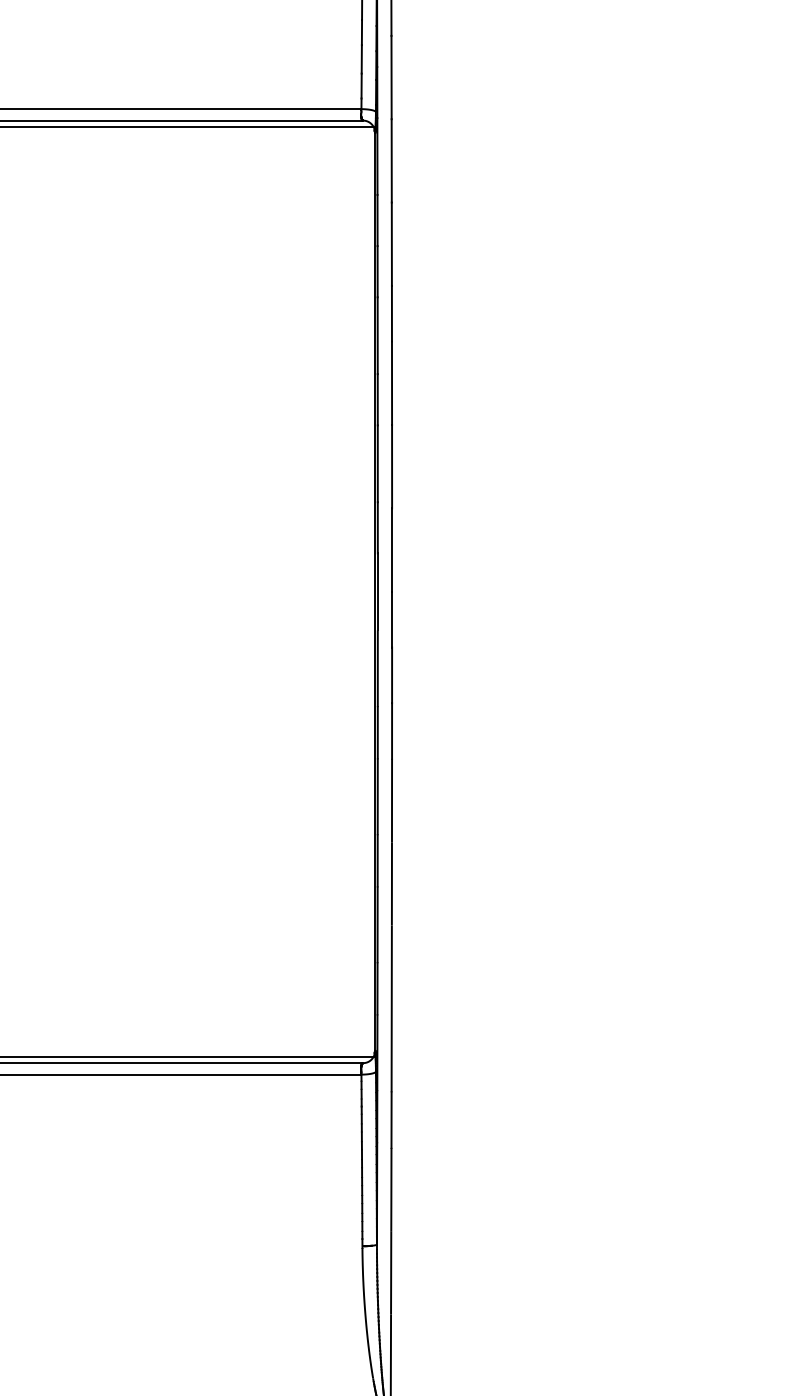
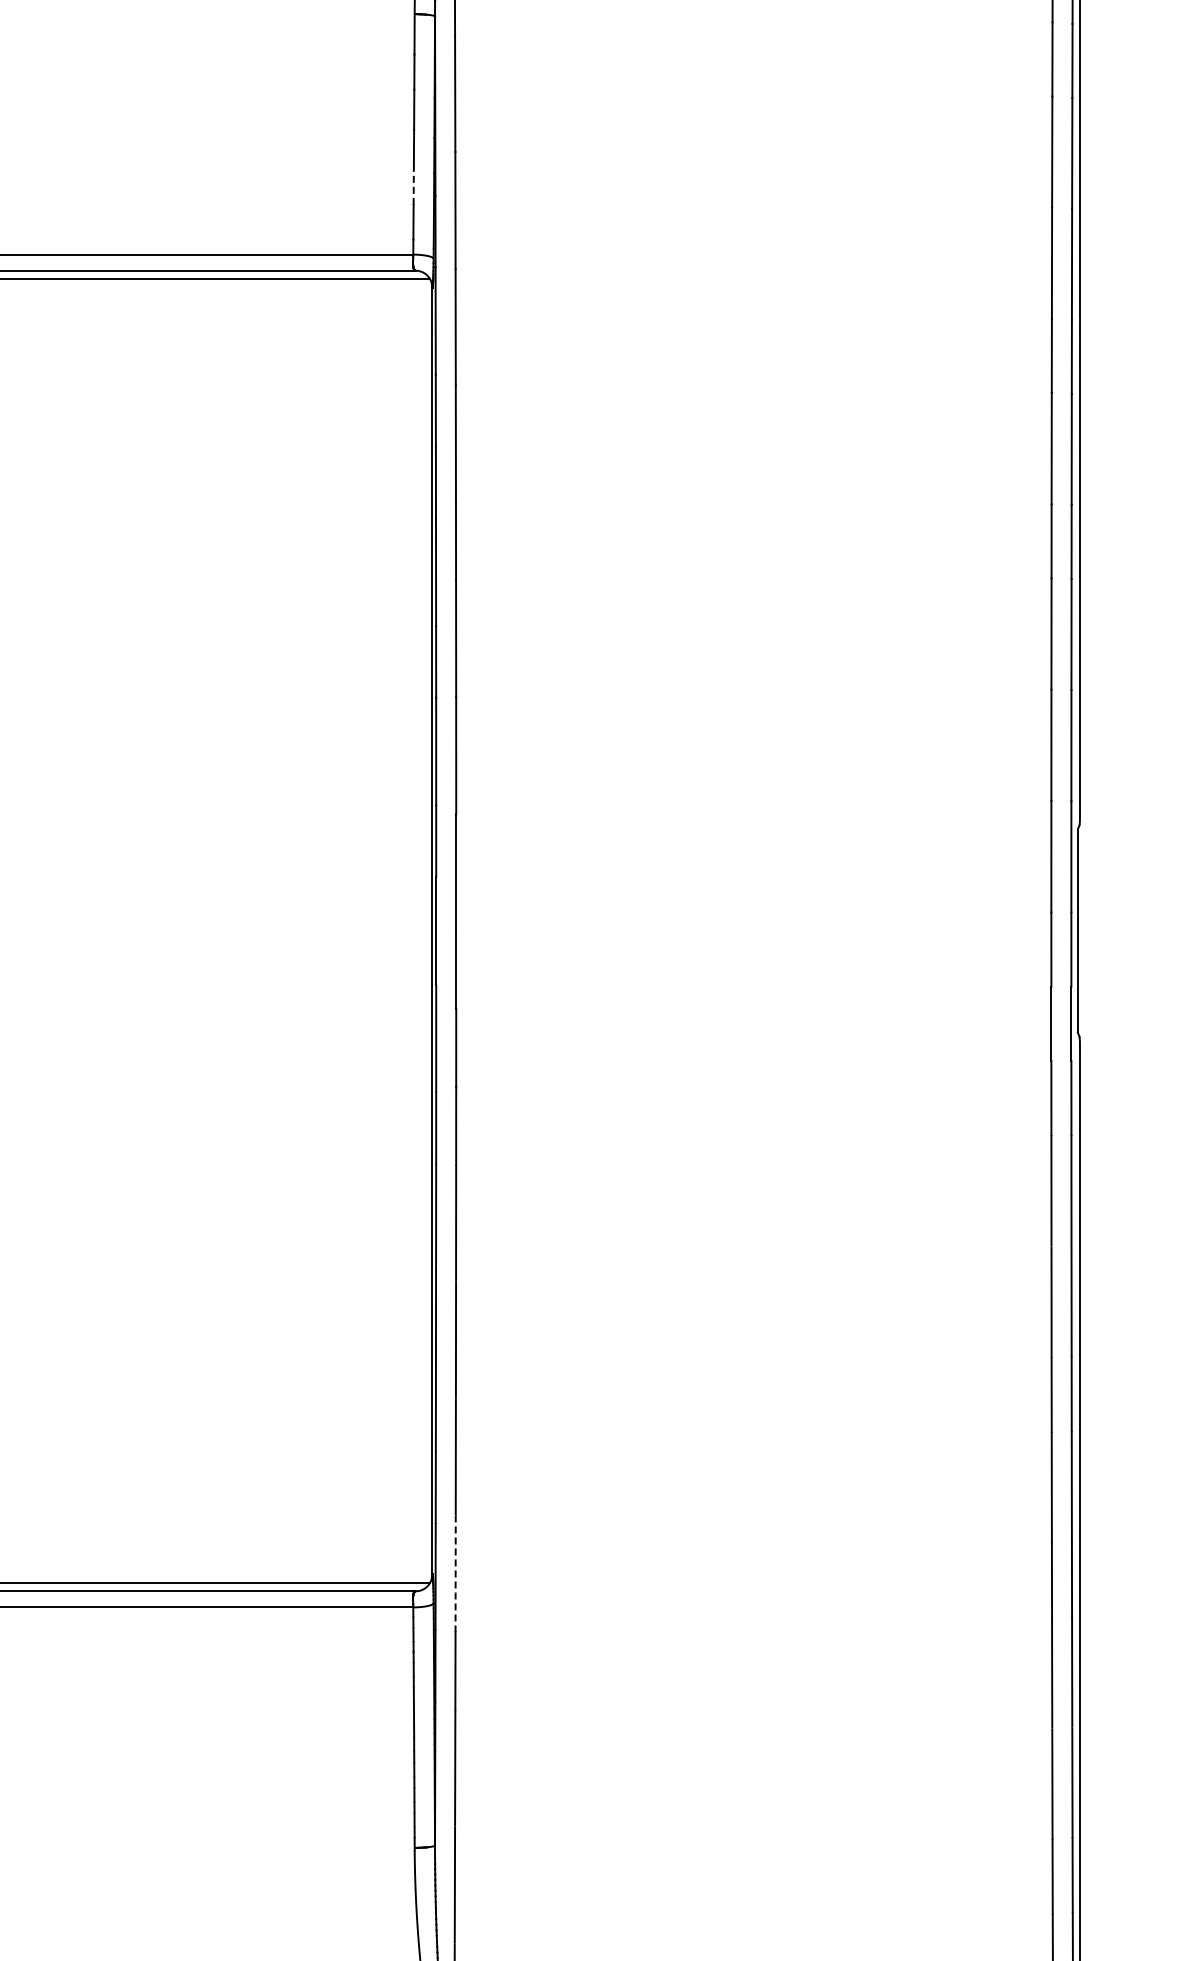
line: (361, 59) -> (413, 184), solid -> dashed
line: (391, 1051) -> (455, 1574), solid -> dashed

